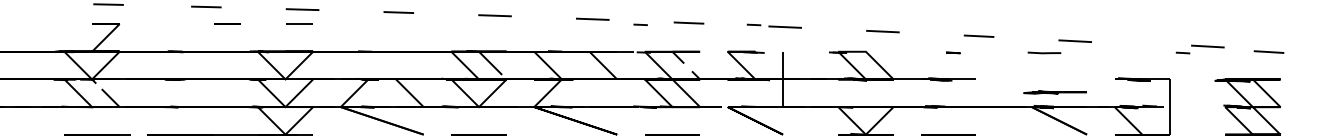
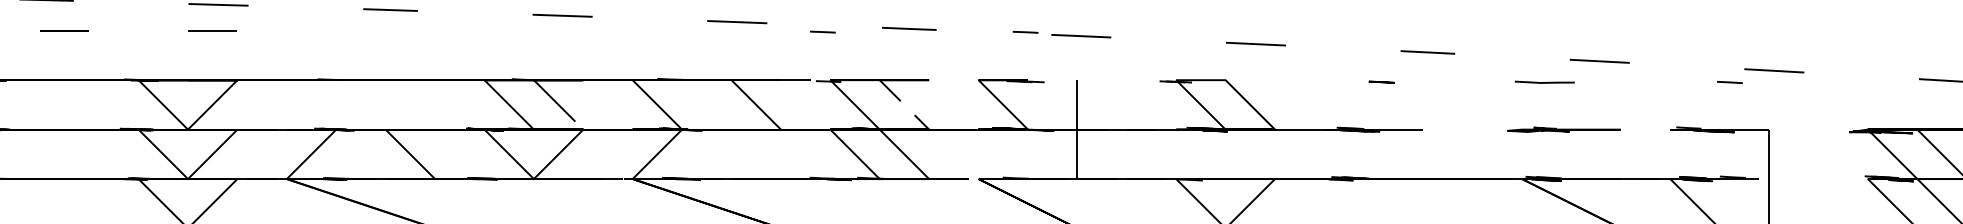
line: (227, 23) -> (64, 29), moved
part: (1199, 49) -> (1759, 76), moved
line: (1054, 92) -> (1562, 129), moved

